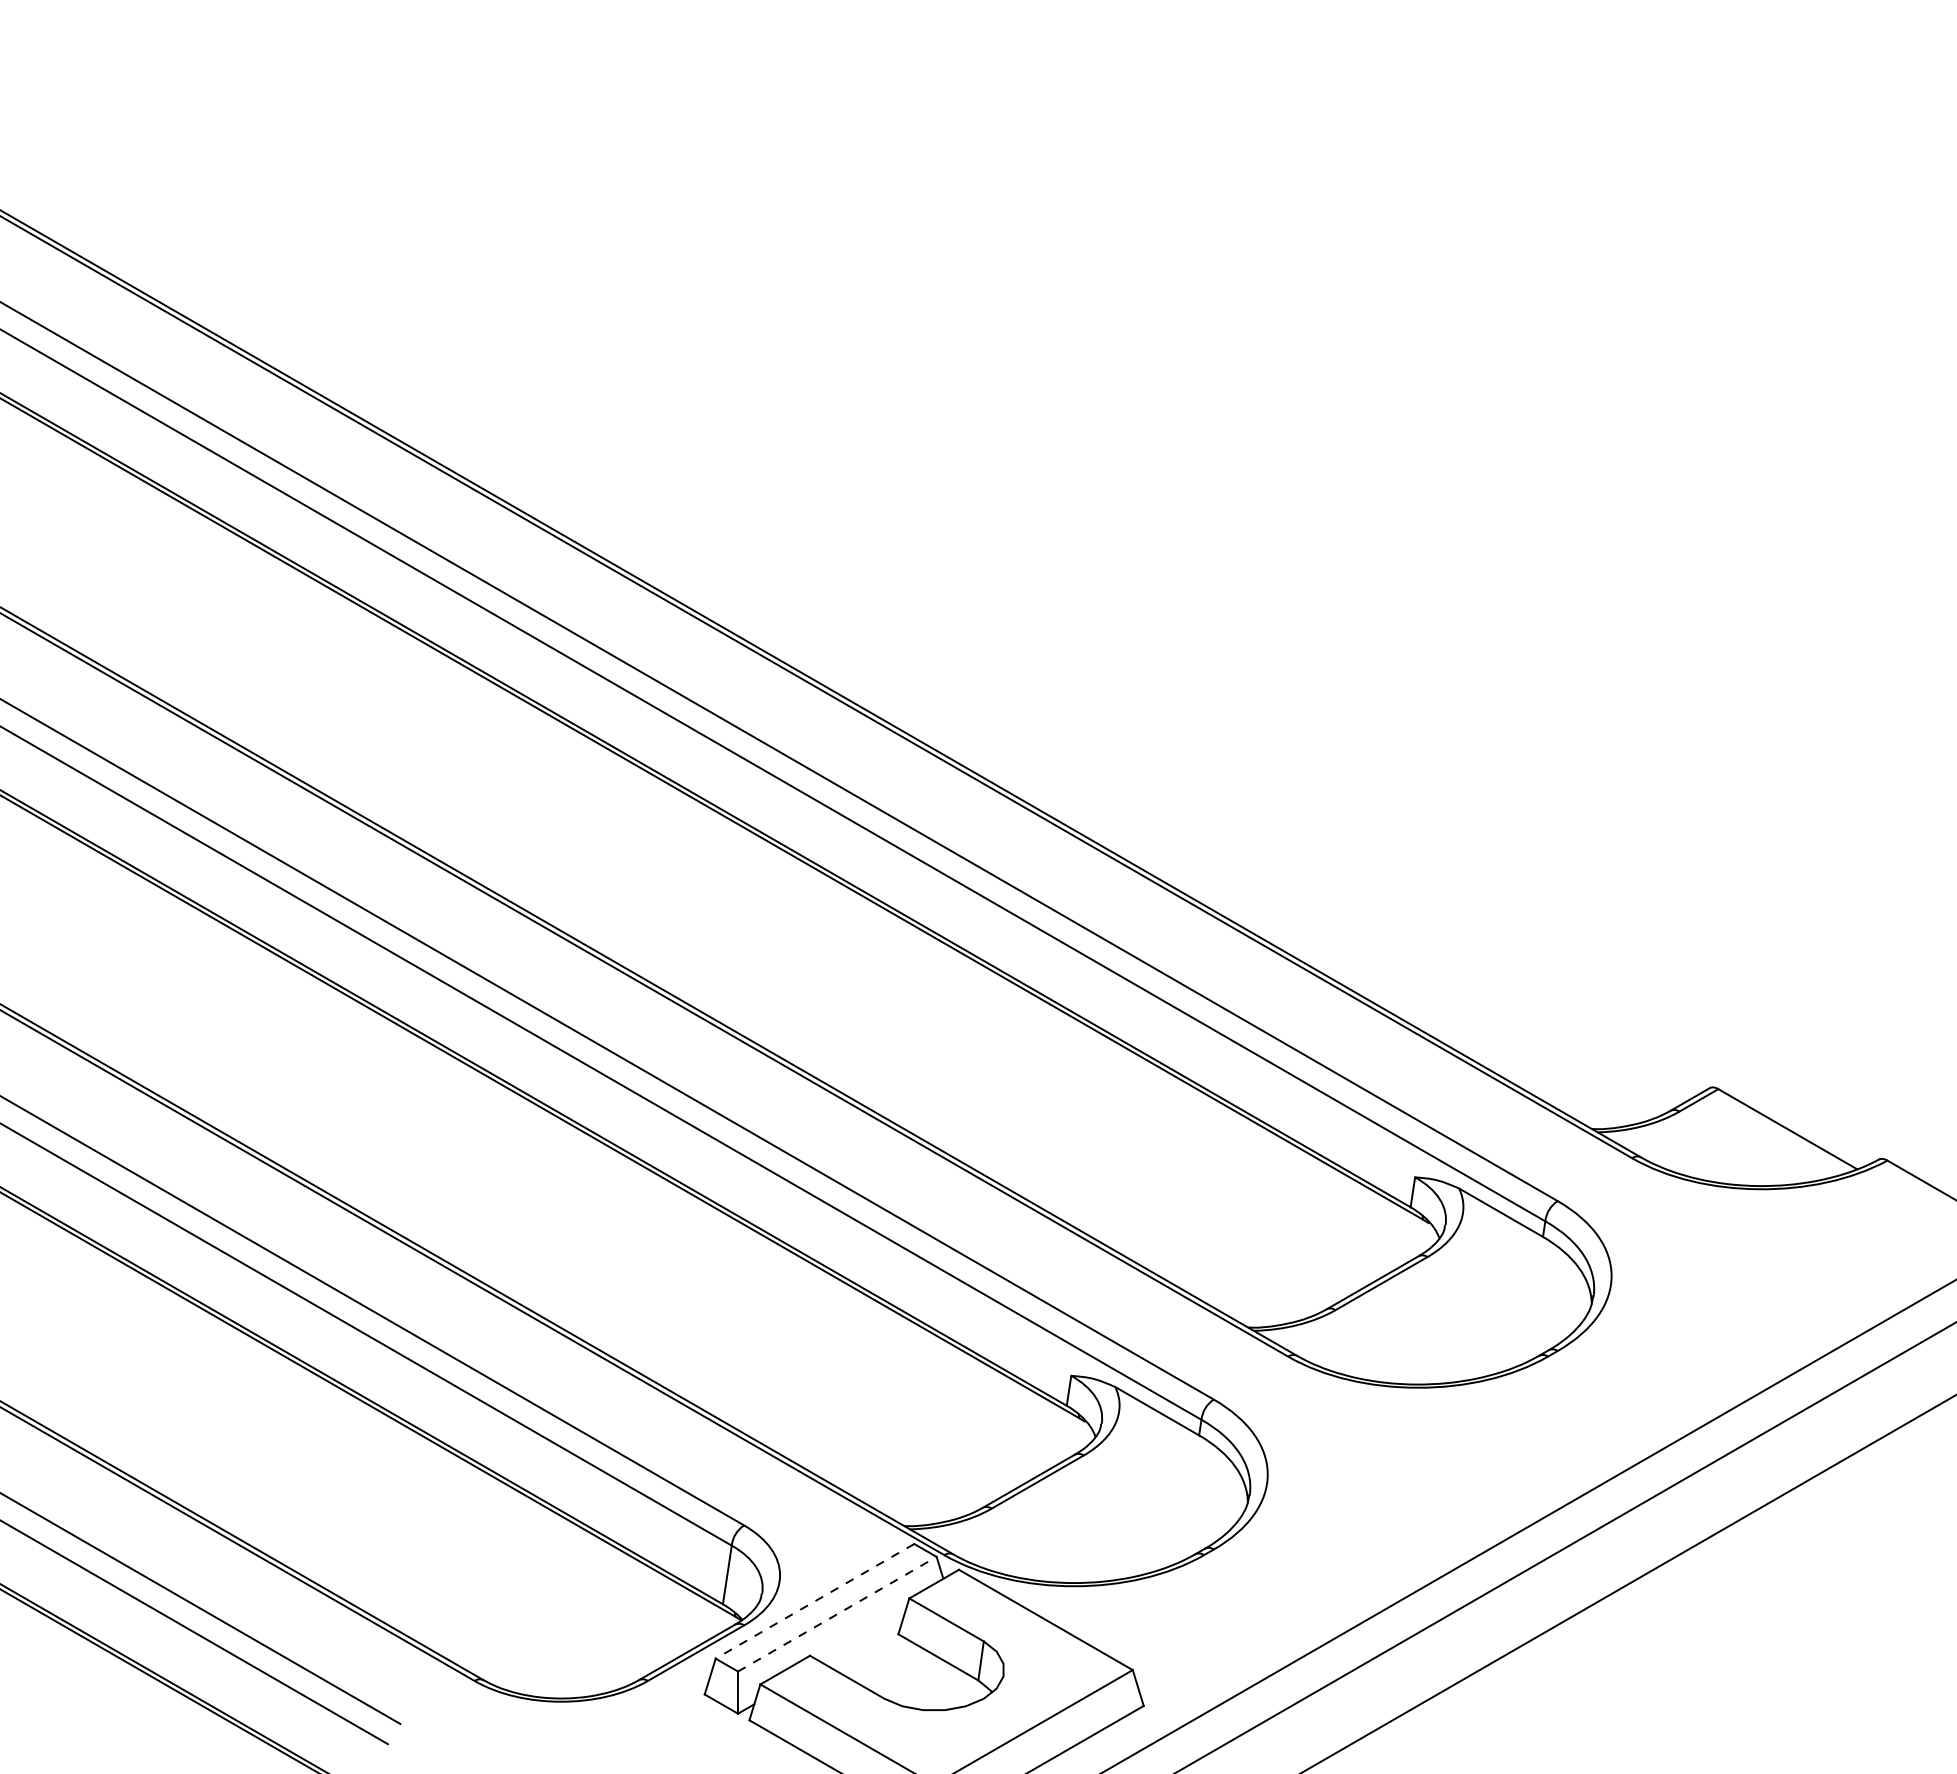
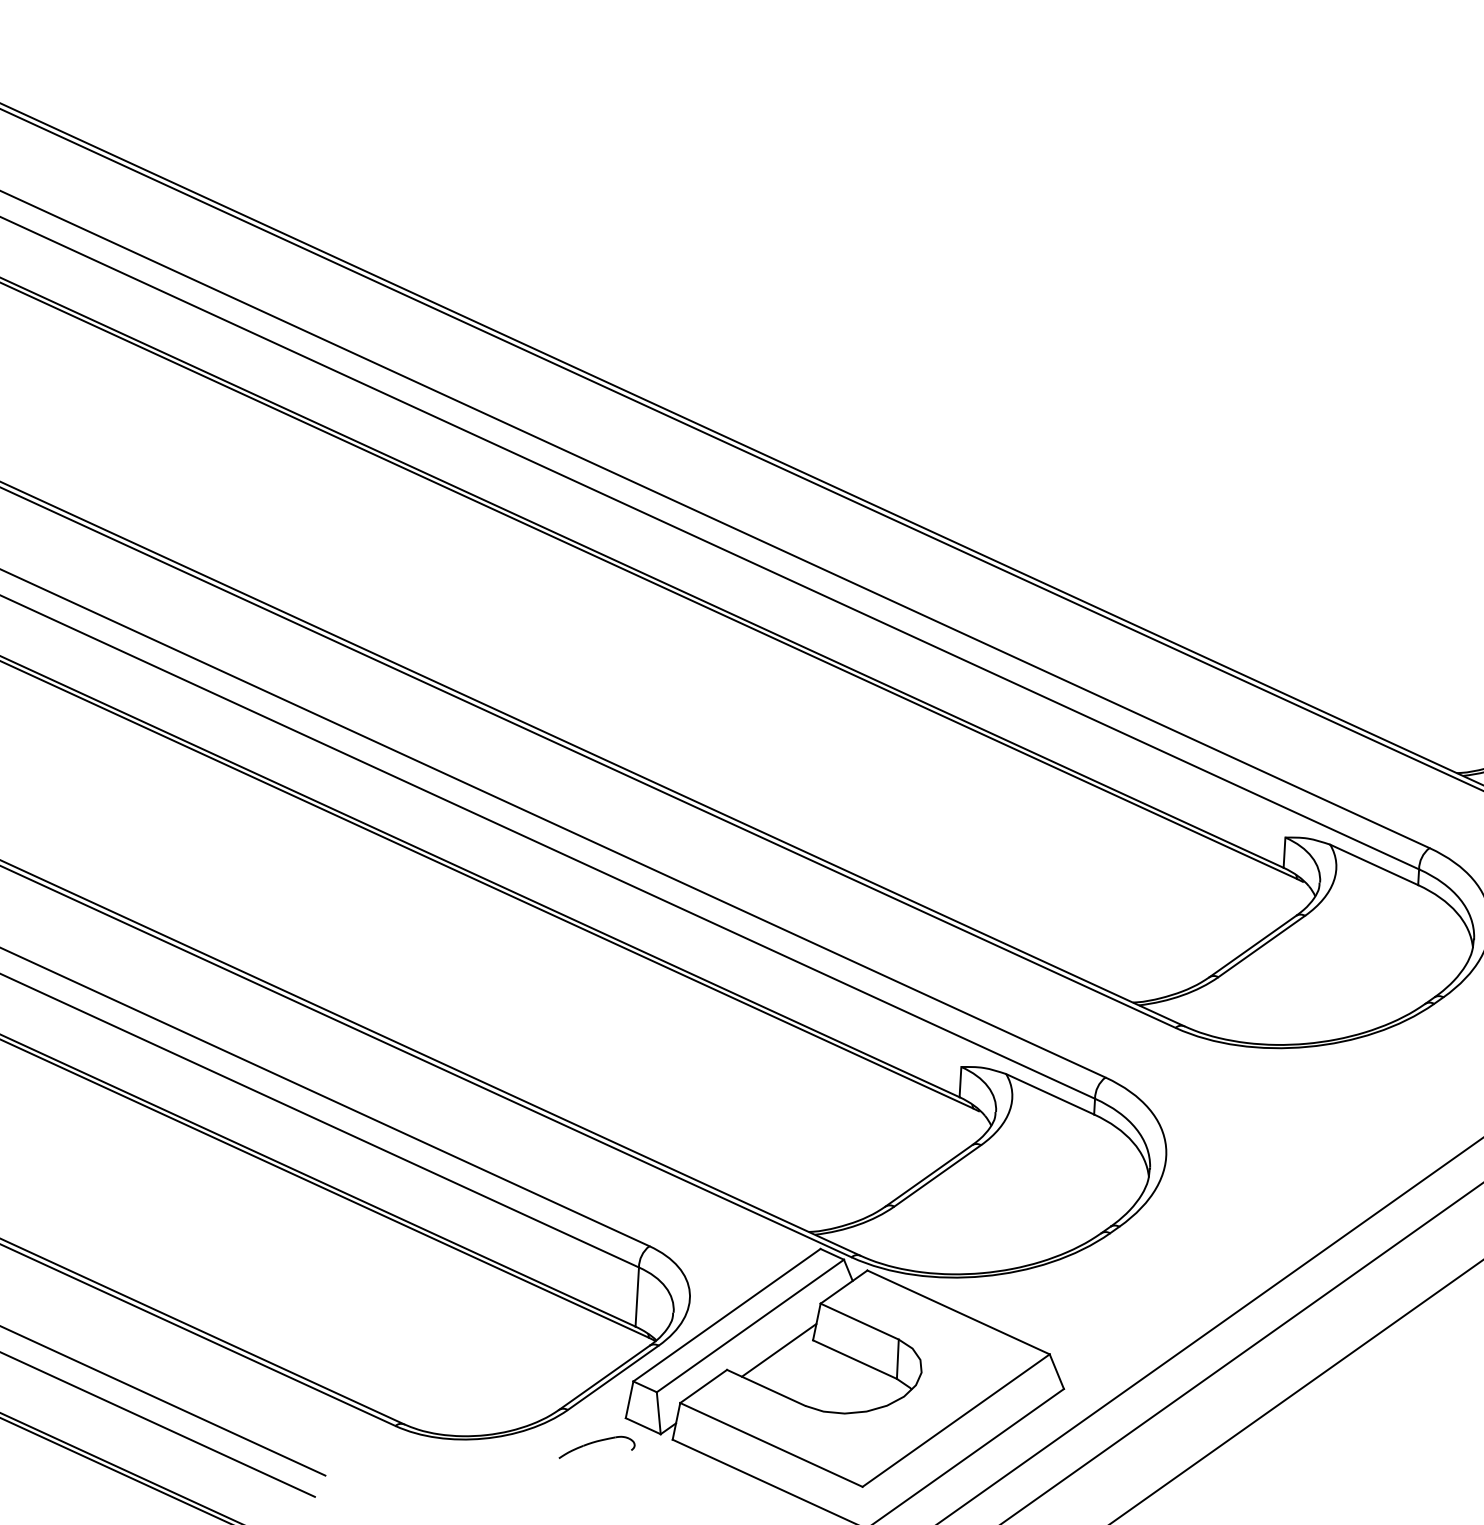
line: (815, 1601) -> (727, 1315), dashed -> solid
line: (837, 1614) -> (750, 1326), dashed -> solid
line: (863, 1640) -> (778, 1349), added
part: (672, 1719) -> (595, 1446), added

